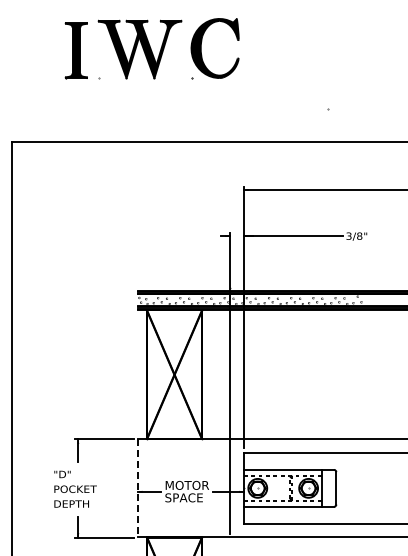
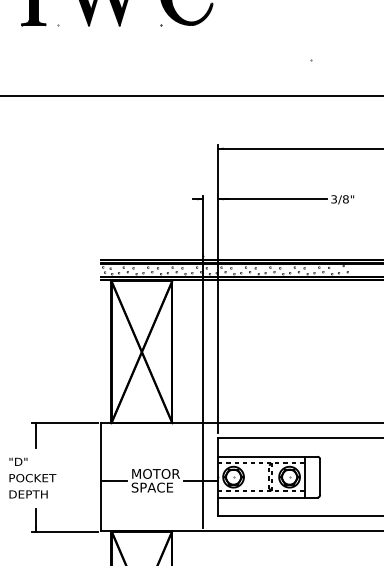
line: (137, 488) -> (101, 477), dashed -> solid

